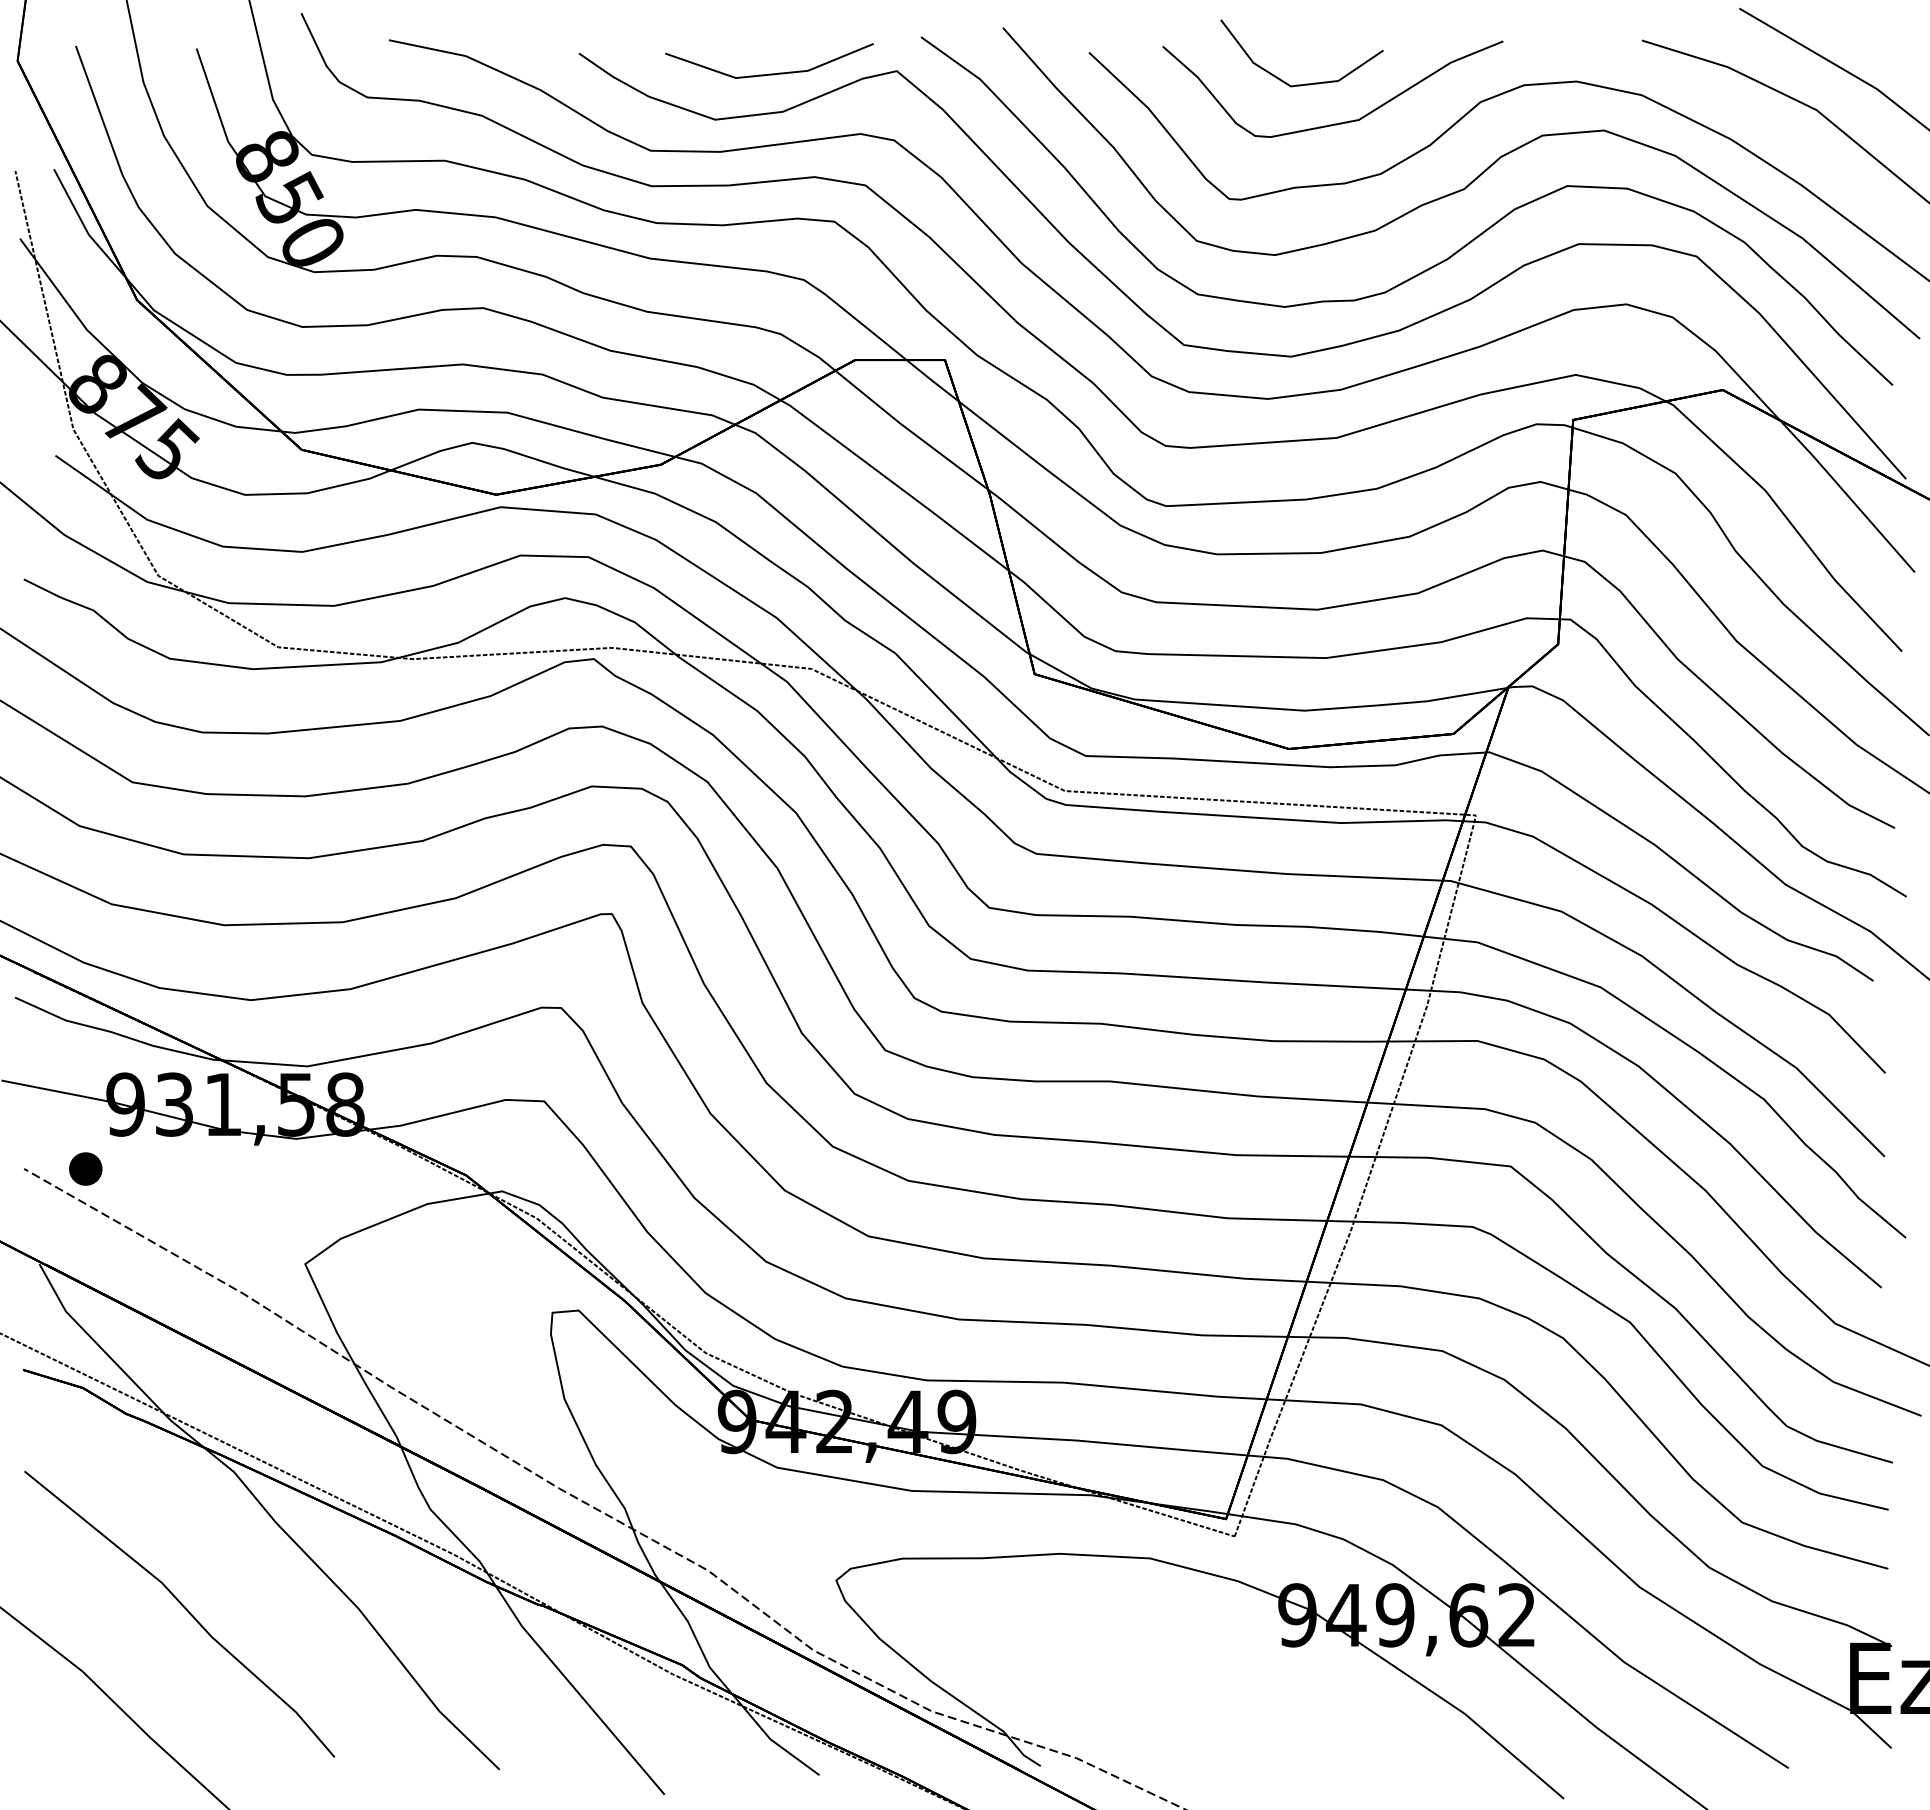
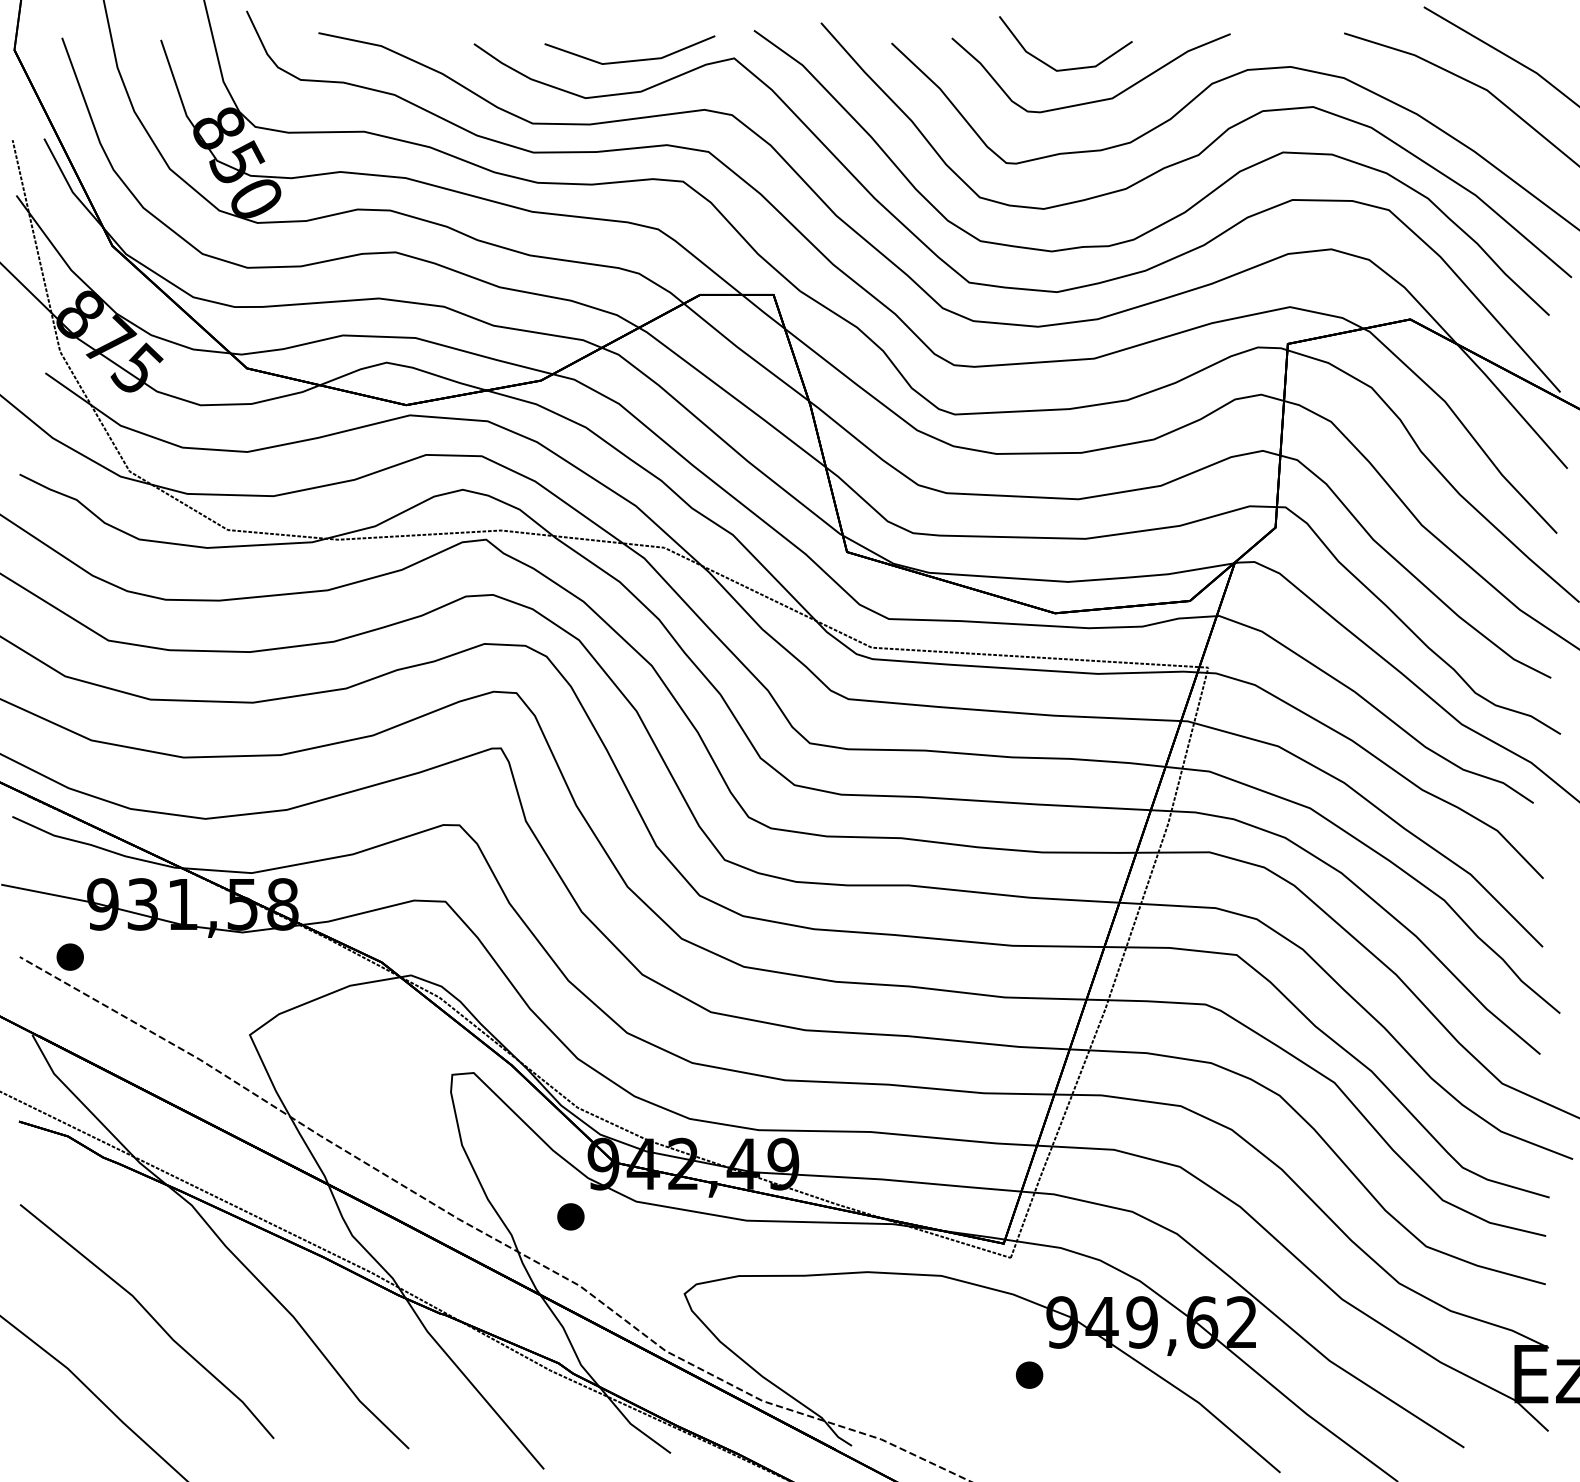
part: (696, 1485) -> (570, 1216), added
part: (1257, 1679) -> (1029, 1375), added

